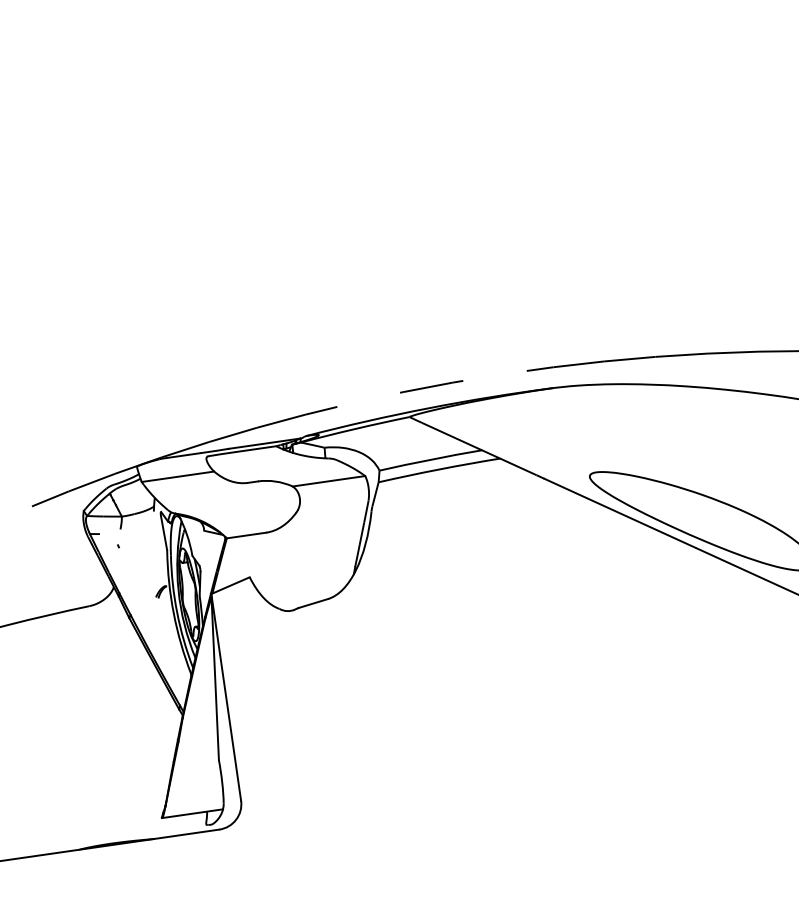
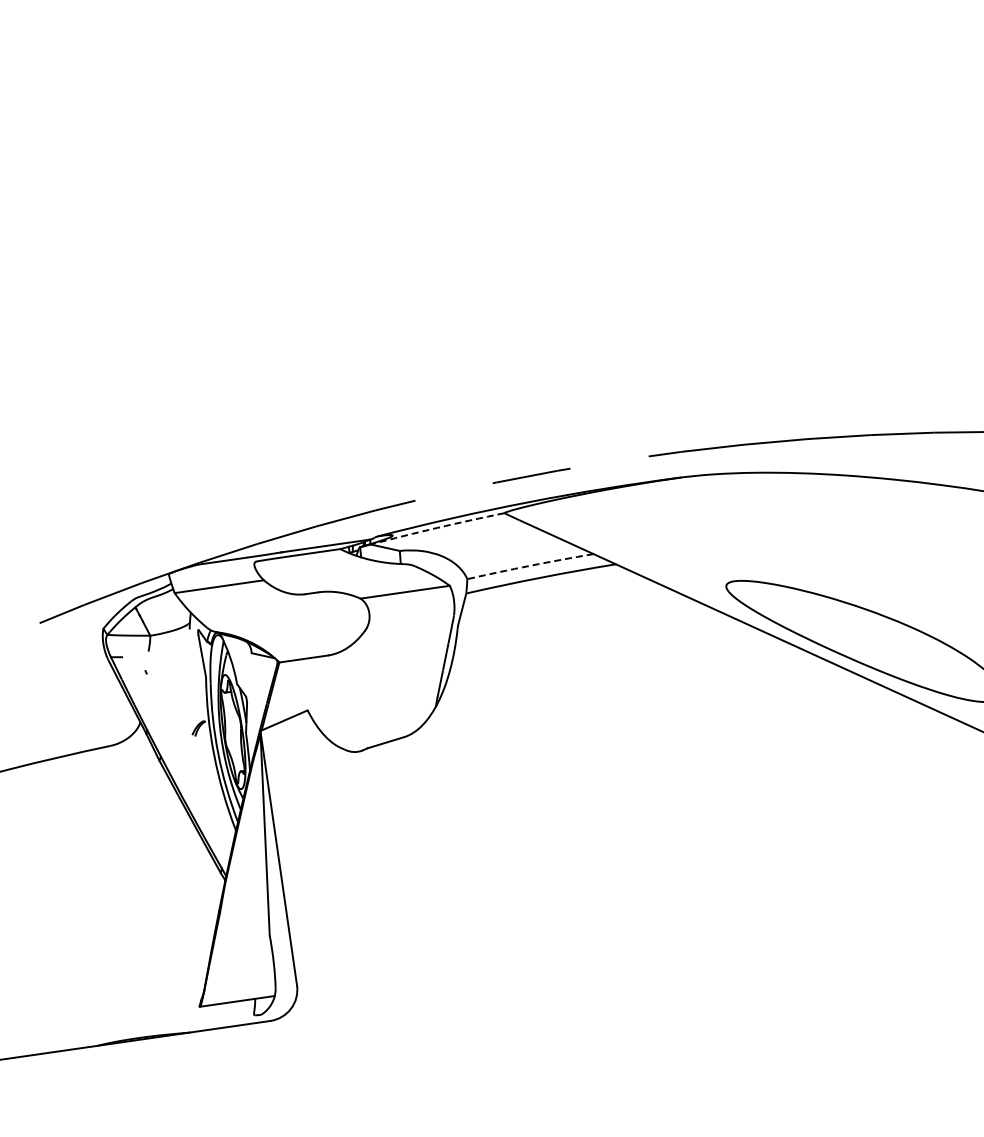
arc: (355, 428) -> (437, 527), solid -> dashed
arc: (430, 459) -> (530, 565), solid -> dashed

